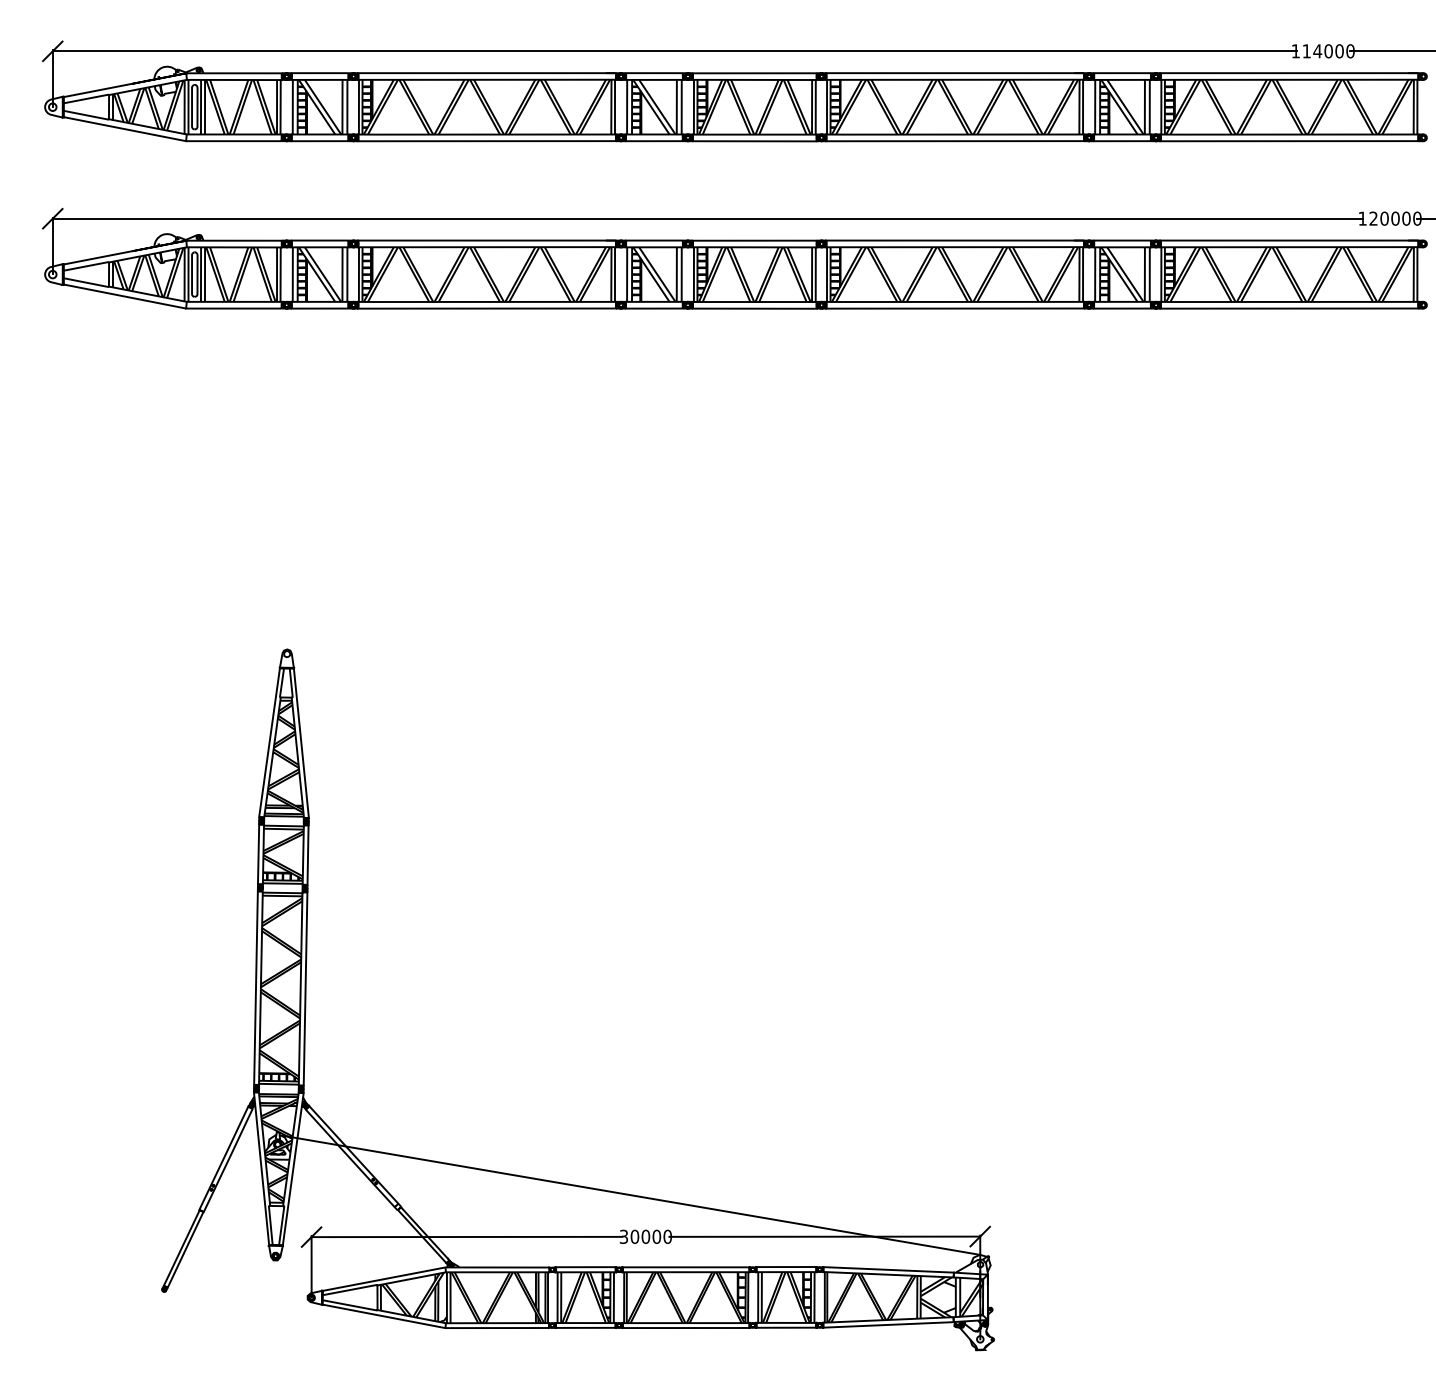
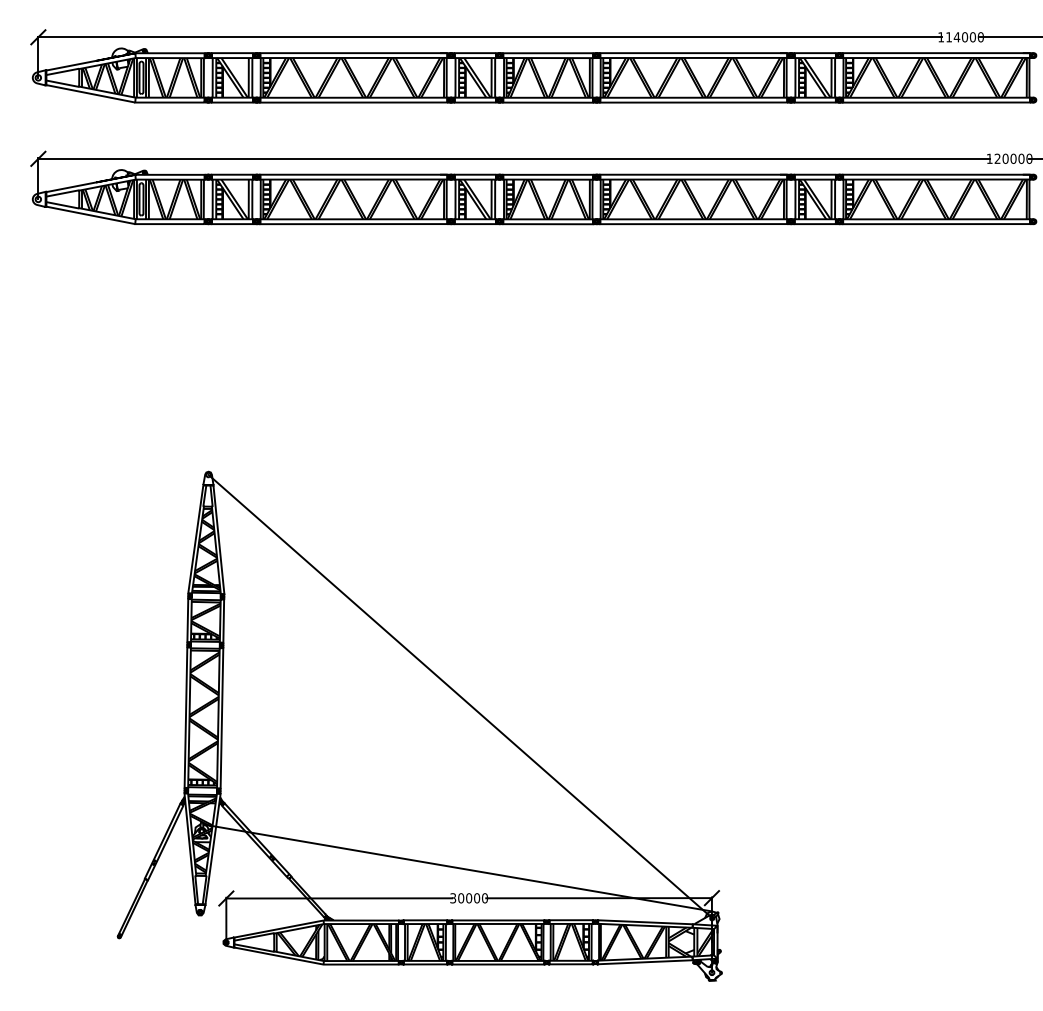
line: (634, 958) -> (460, 696), added

